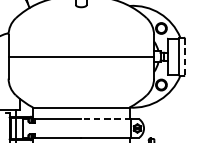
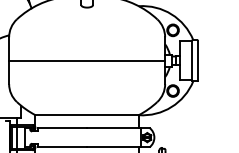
line: (184, 56) -> (197, 60), dashed -> solid
line: (105, 119) -> (113, 127), dashed -> solid

